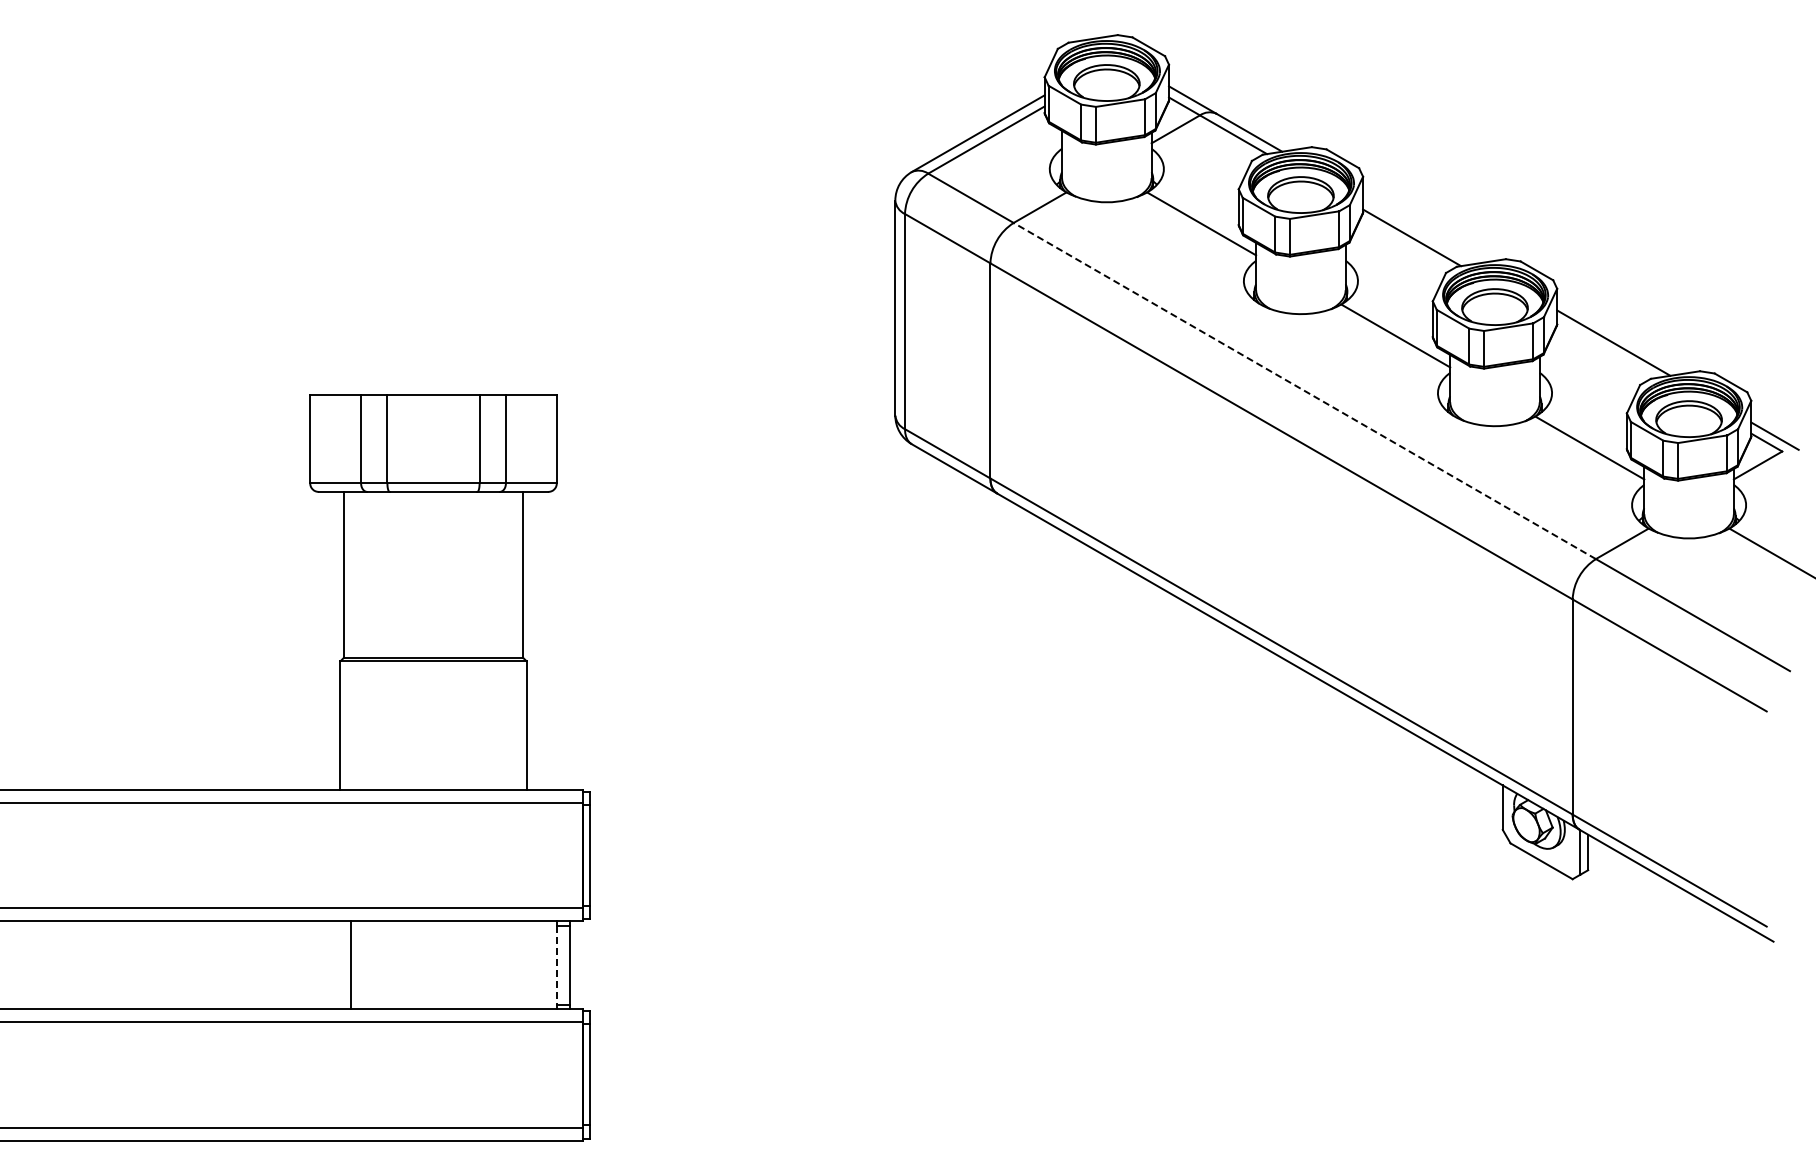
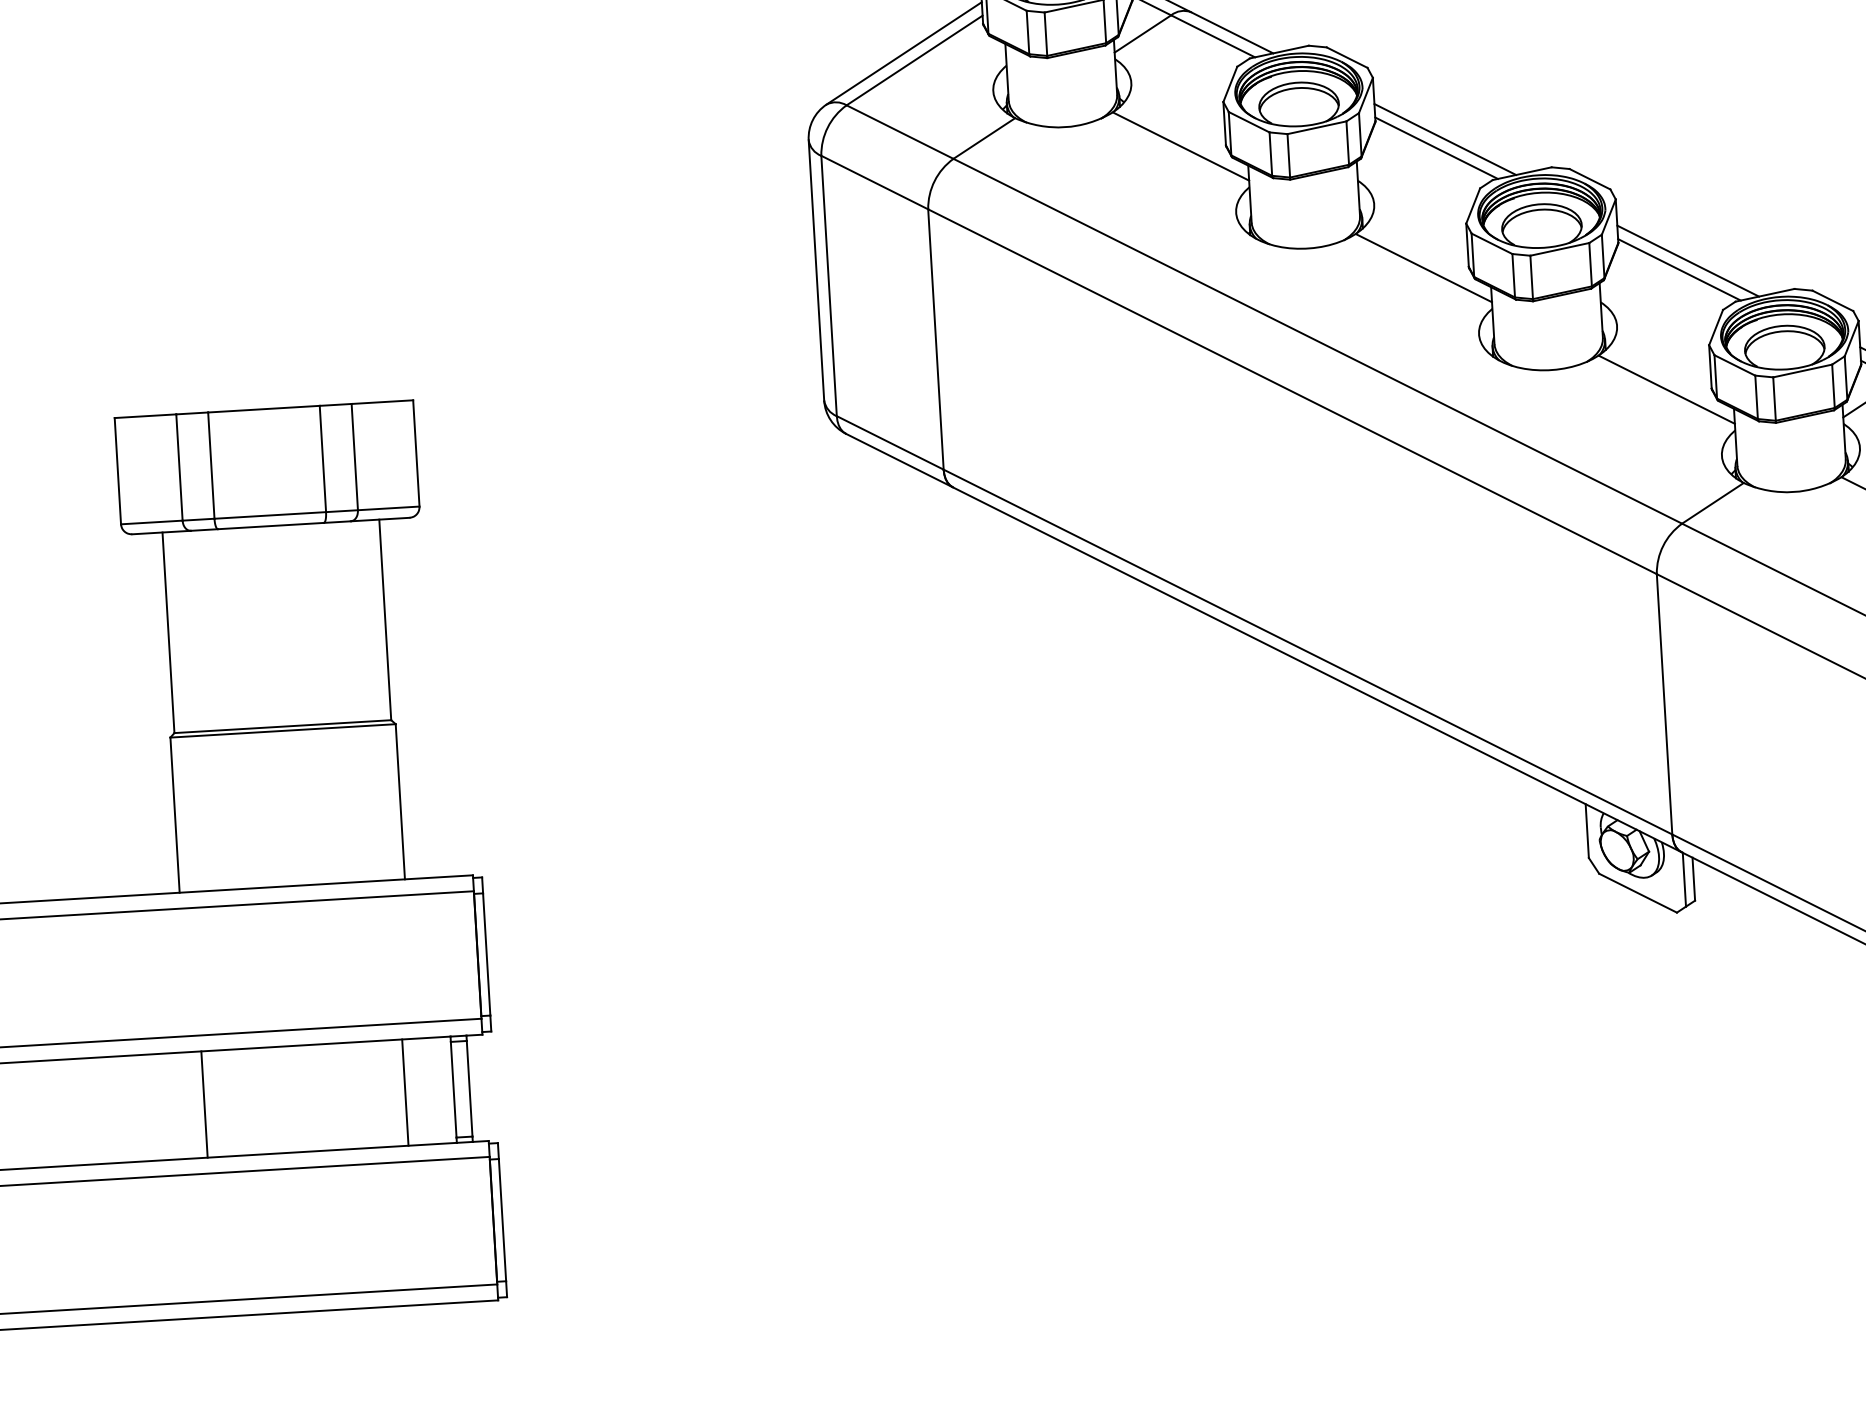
line: (1419, 230) -> (1445, 138), added
line: (1606, 349) -> (1679, 269), added
line: (1304, 390) -> (1317, 340), dashed -> solid
line: (516, 965) -> (405, 1092), added
line: (556, 965) -> (453, 1090), dashed -> solid

